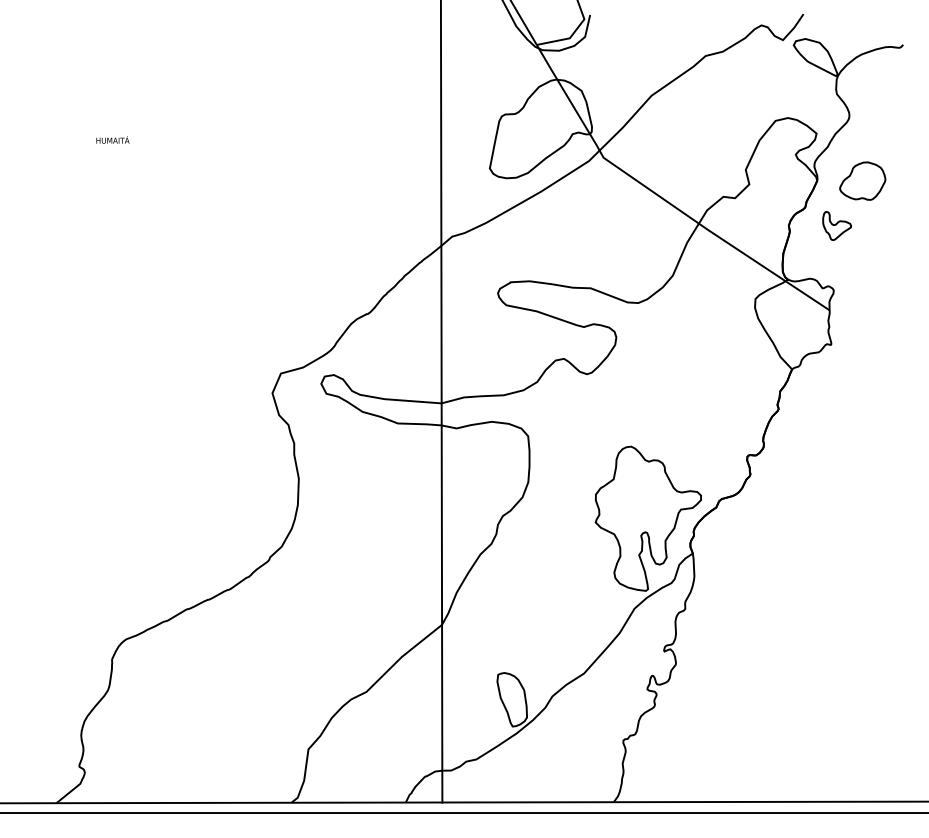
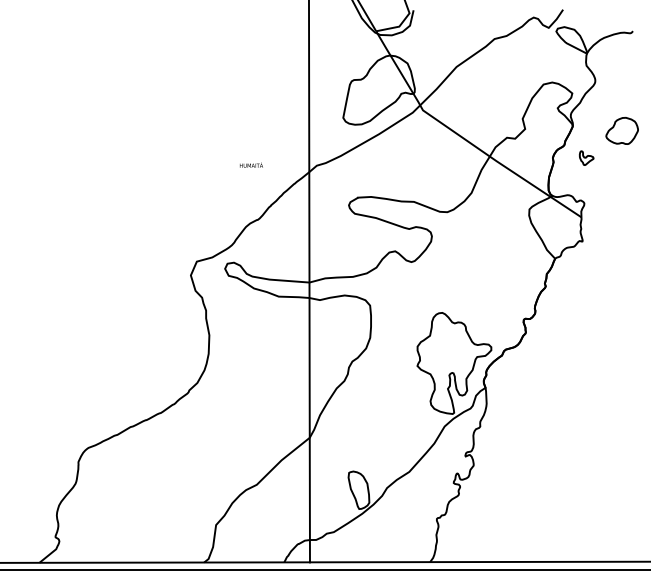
text: (112, 139) -> (251, 164), moved
part: (862, 180) -> (622, 130), moved
part: (836, 225) -> (586, 157), size x0.7

